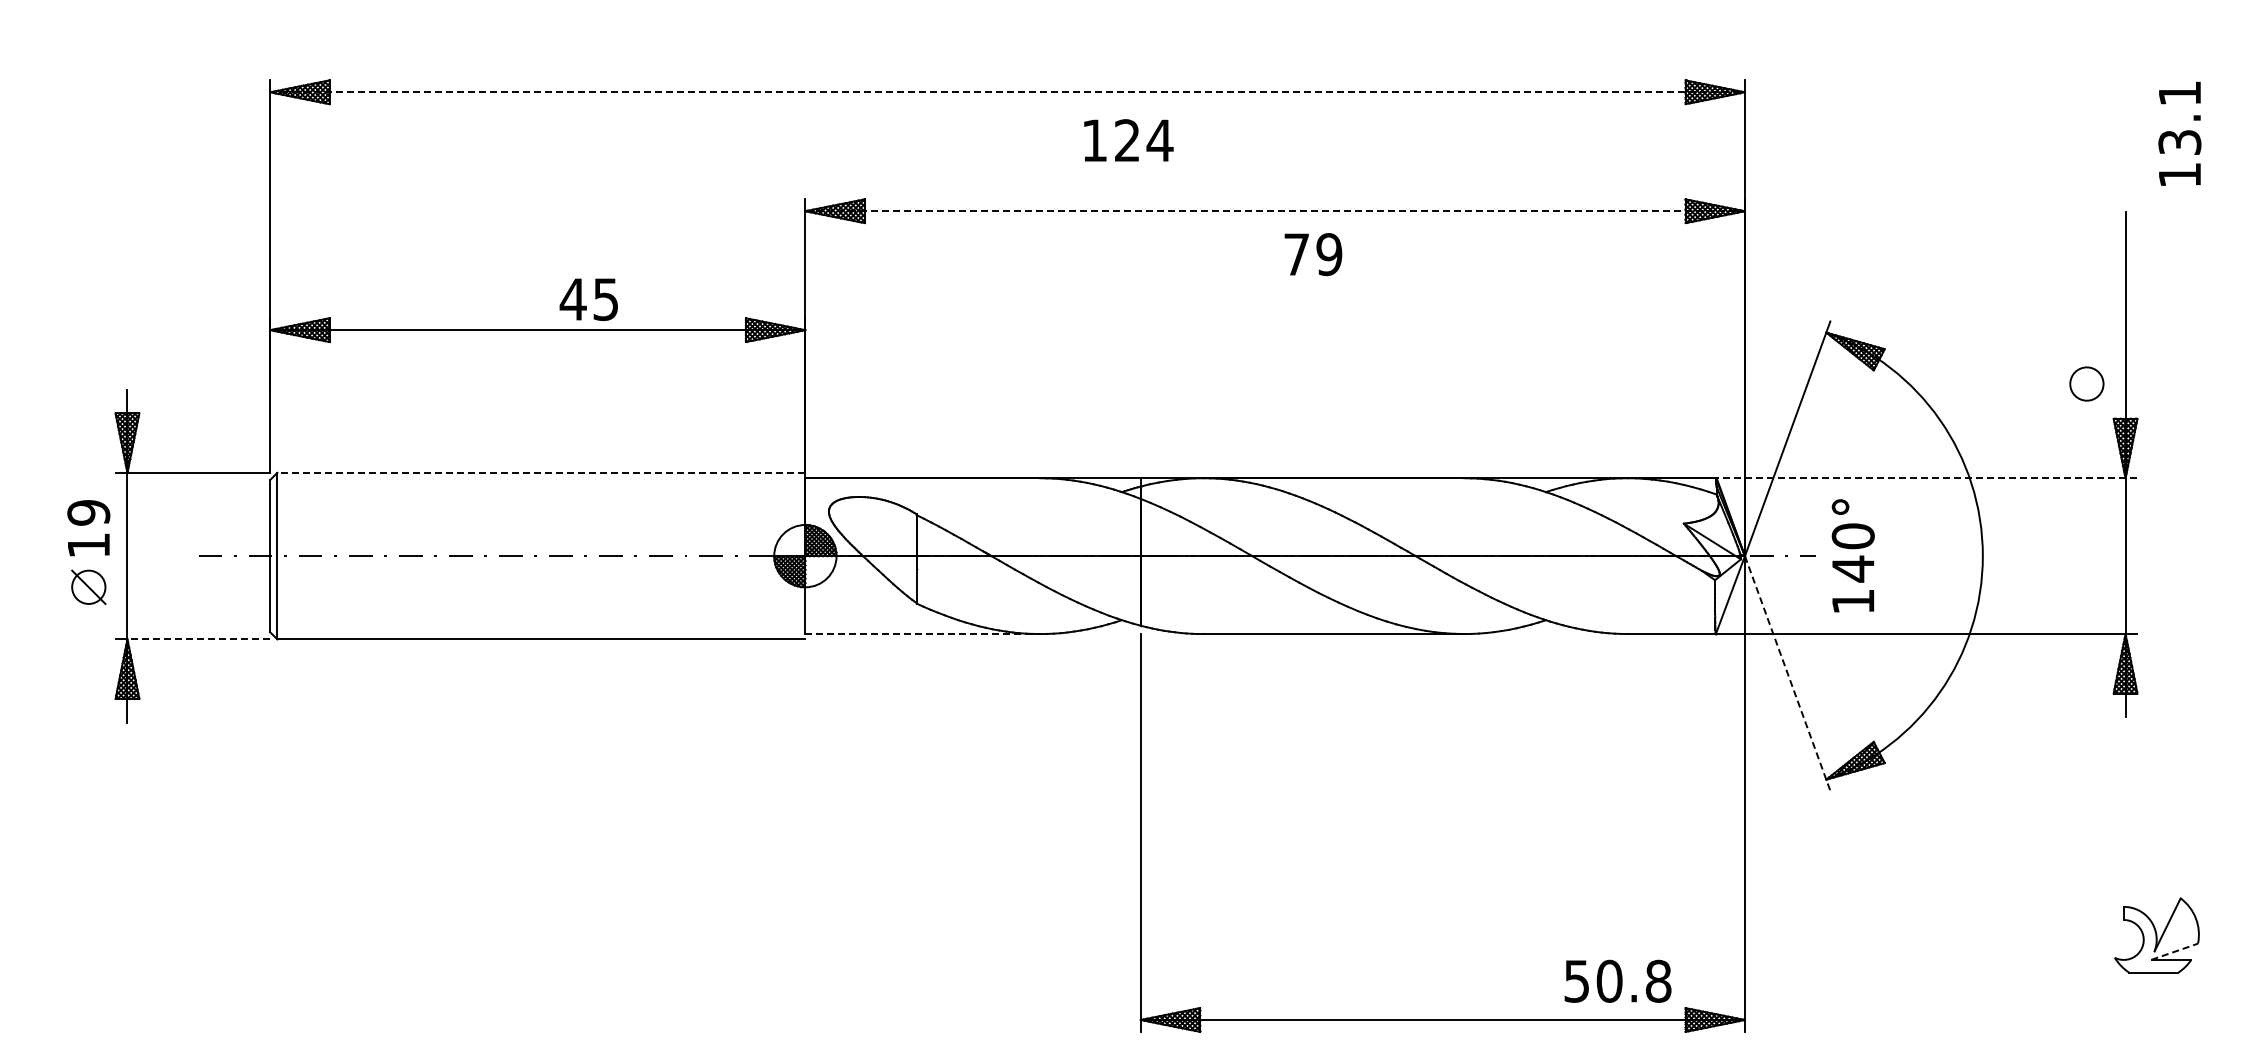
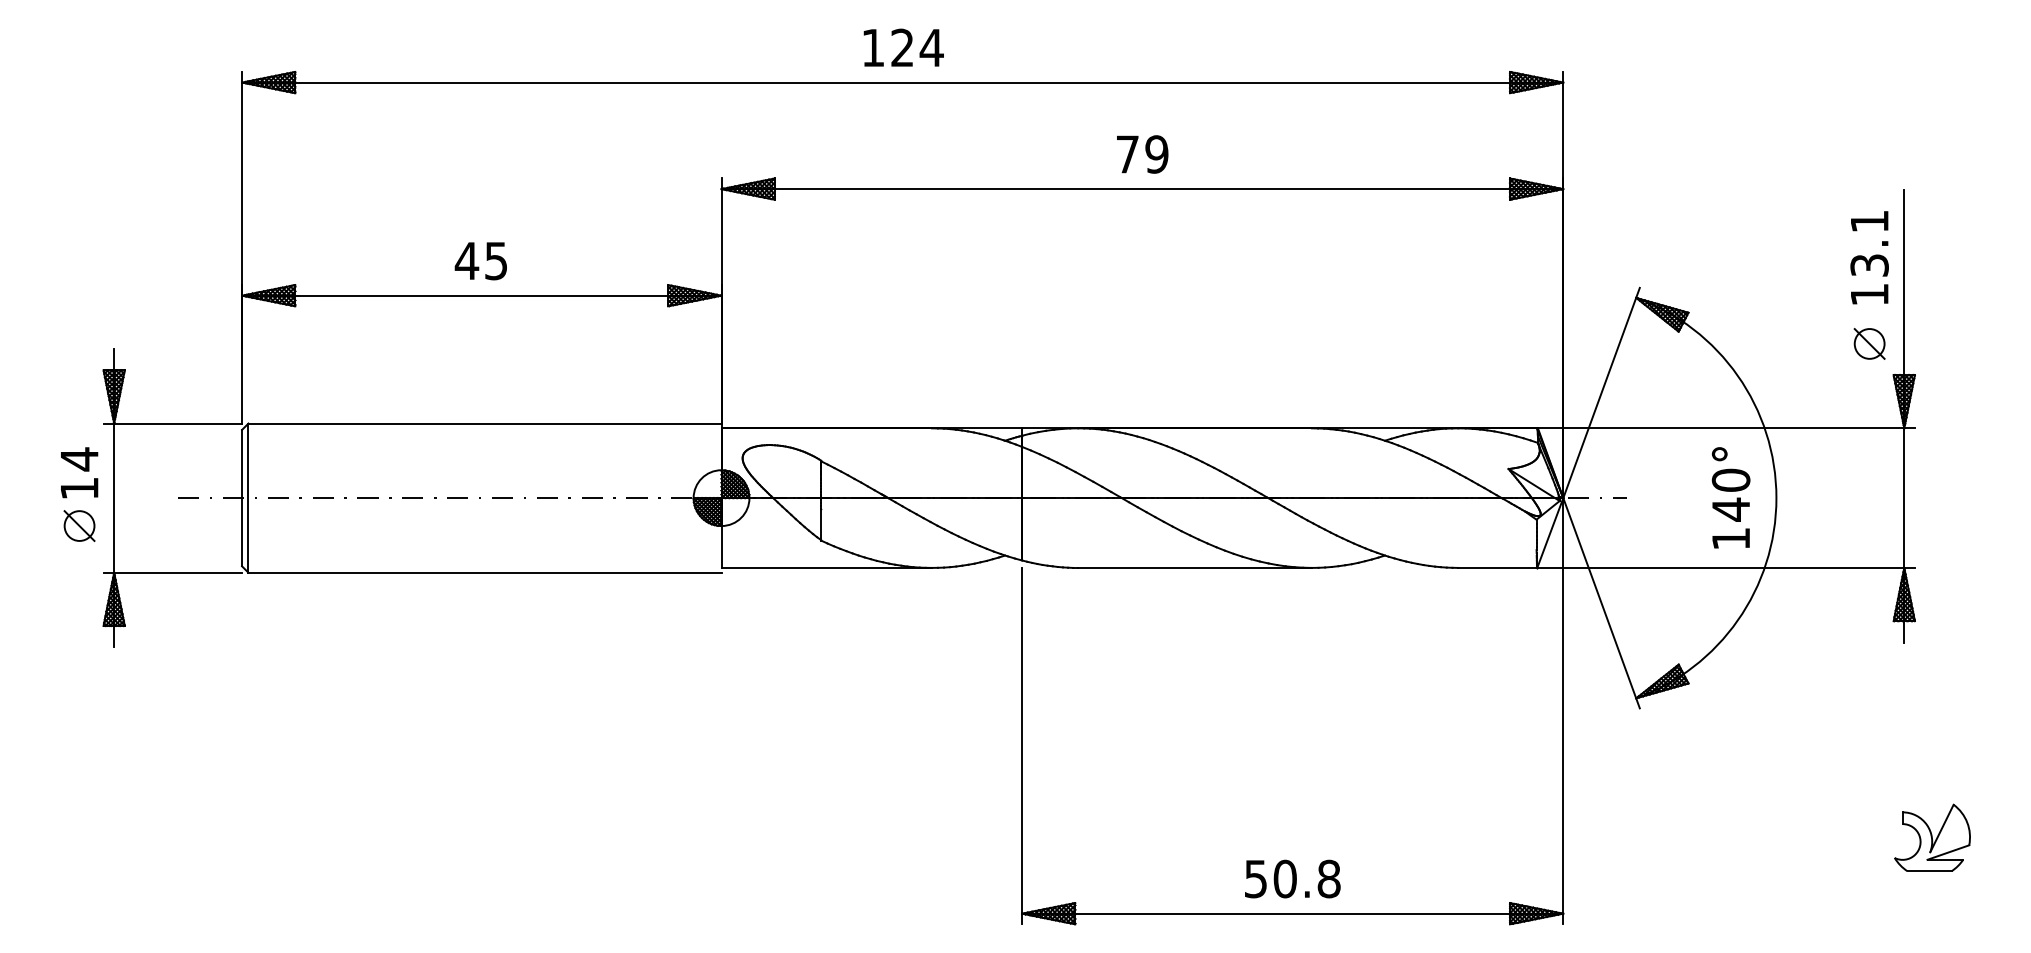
line: (1008, 92) -> (903, 82), dashed -> solid
text: (2179, 133) -> (1869, 257), moved
text: (1128, 140) -> (903, 47), moved
line: (1275, 211) -> (1142, 189), dashed -> solid
text: (1313, 254) -> (1142, 154), moved
text: (588, 299) -> (480, 261), moved
line: (2086, 383) -> (1869, 343), added
line: (540, 472) -> (484, 423), dashed -> solid
line: (1926, 478) -> (1725, 428), dashed -> solid
text: (88, 512) -> (79, 459), 19 -> 14
text: (1852, 555) -> (1730, 497), moved
line: (923, 634) -> (827, 568), dashed -> solid
line: (198, 639) -> (177, 572), dashed -> solid
line: (1787, 673) -> (1601, 603), dashed -> solid
line: (2174, 951) -> (1948, 852), dashed -> solid
text: (1617, 980) -> (1292, 878), moved

